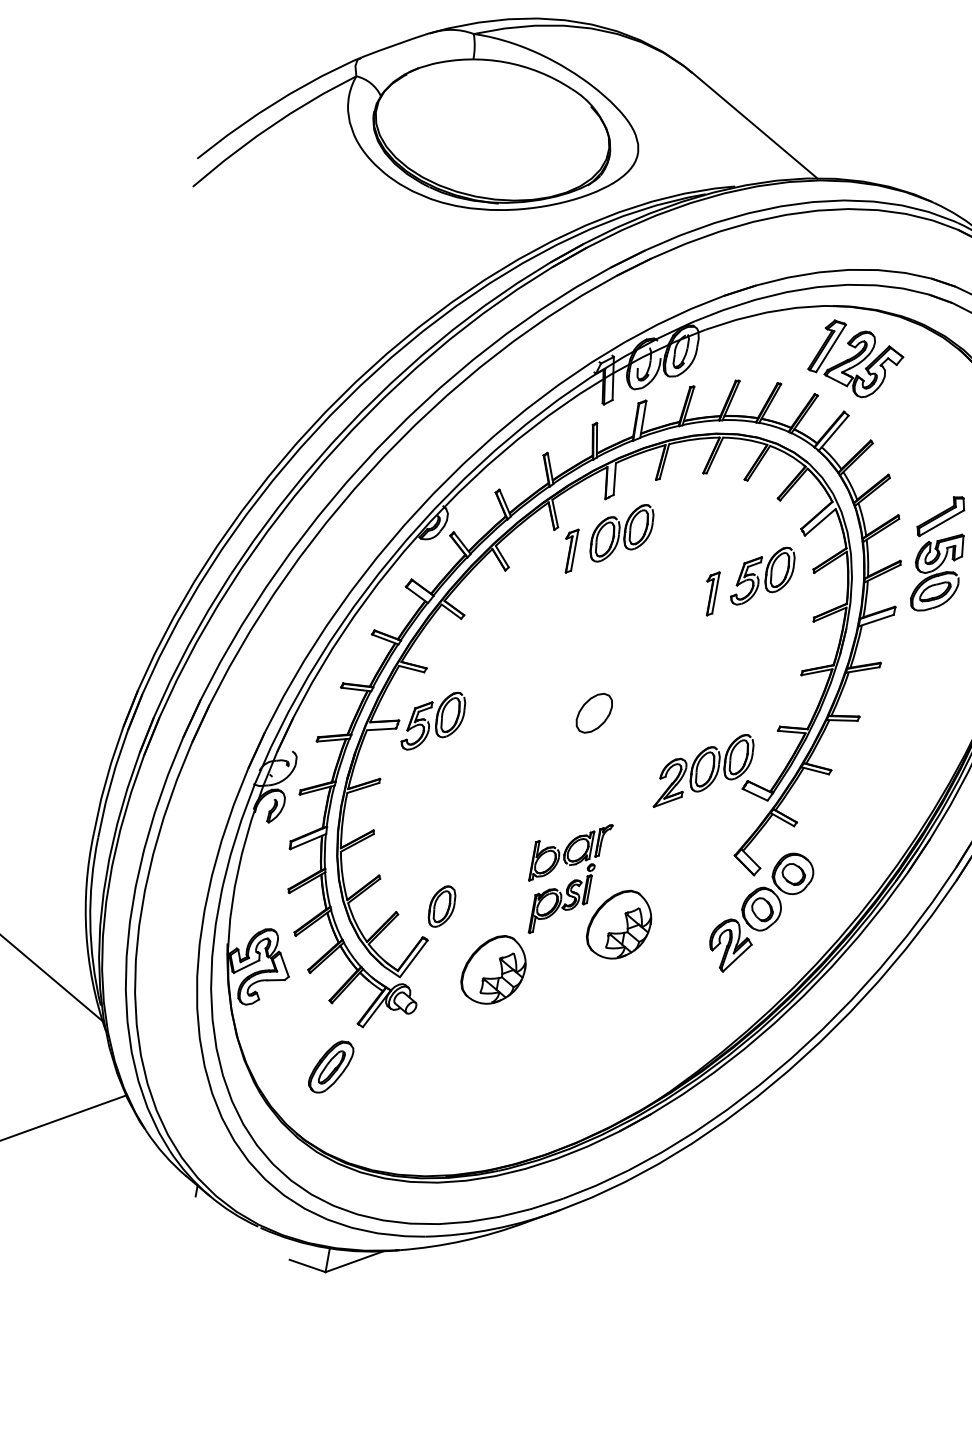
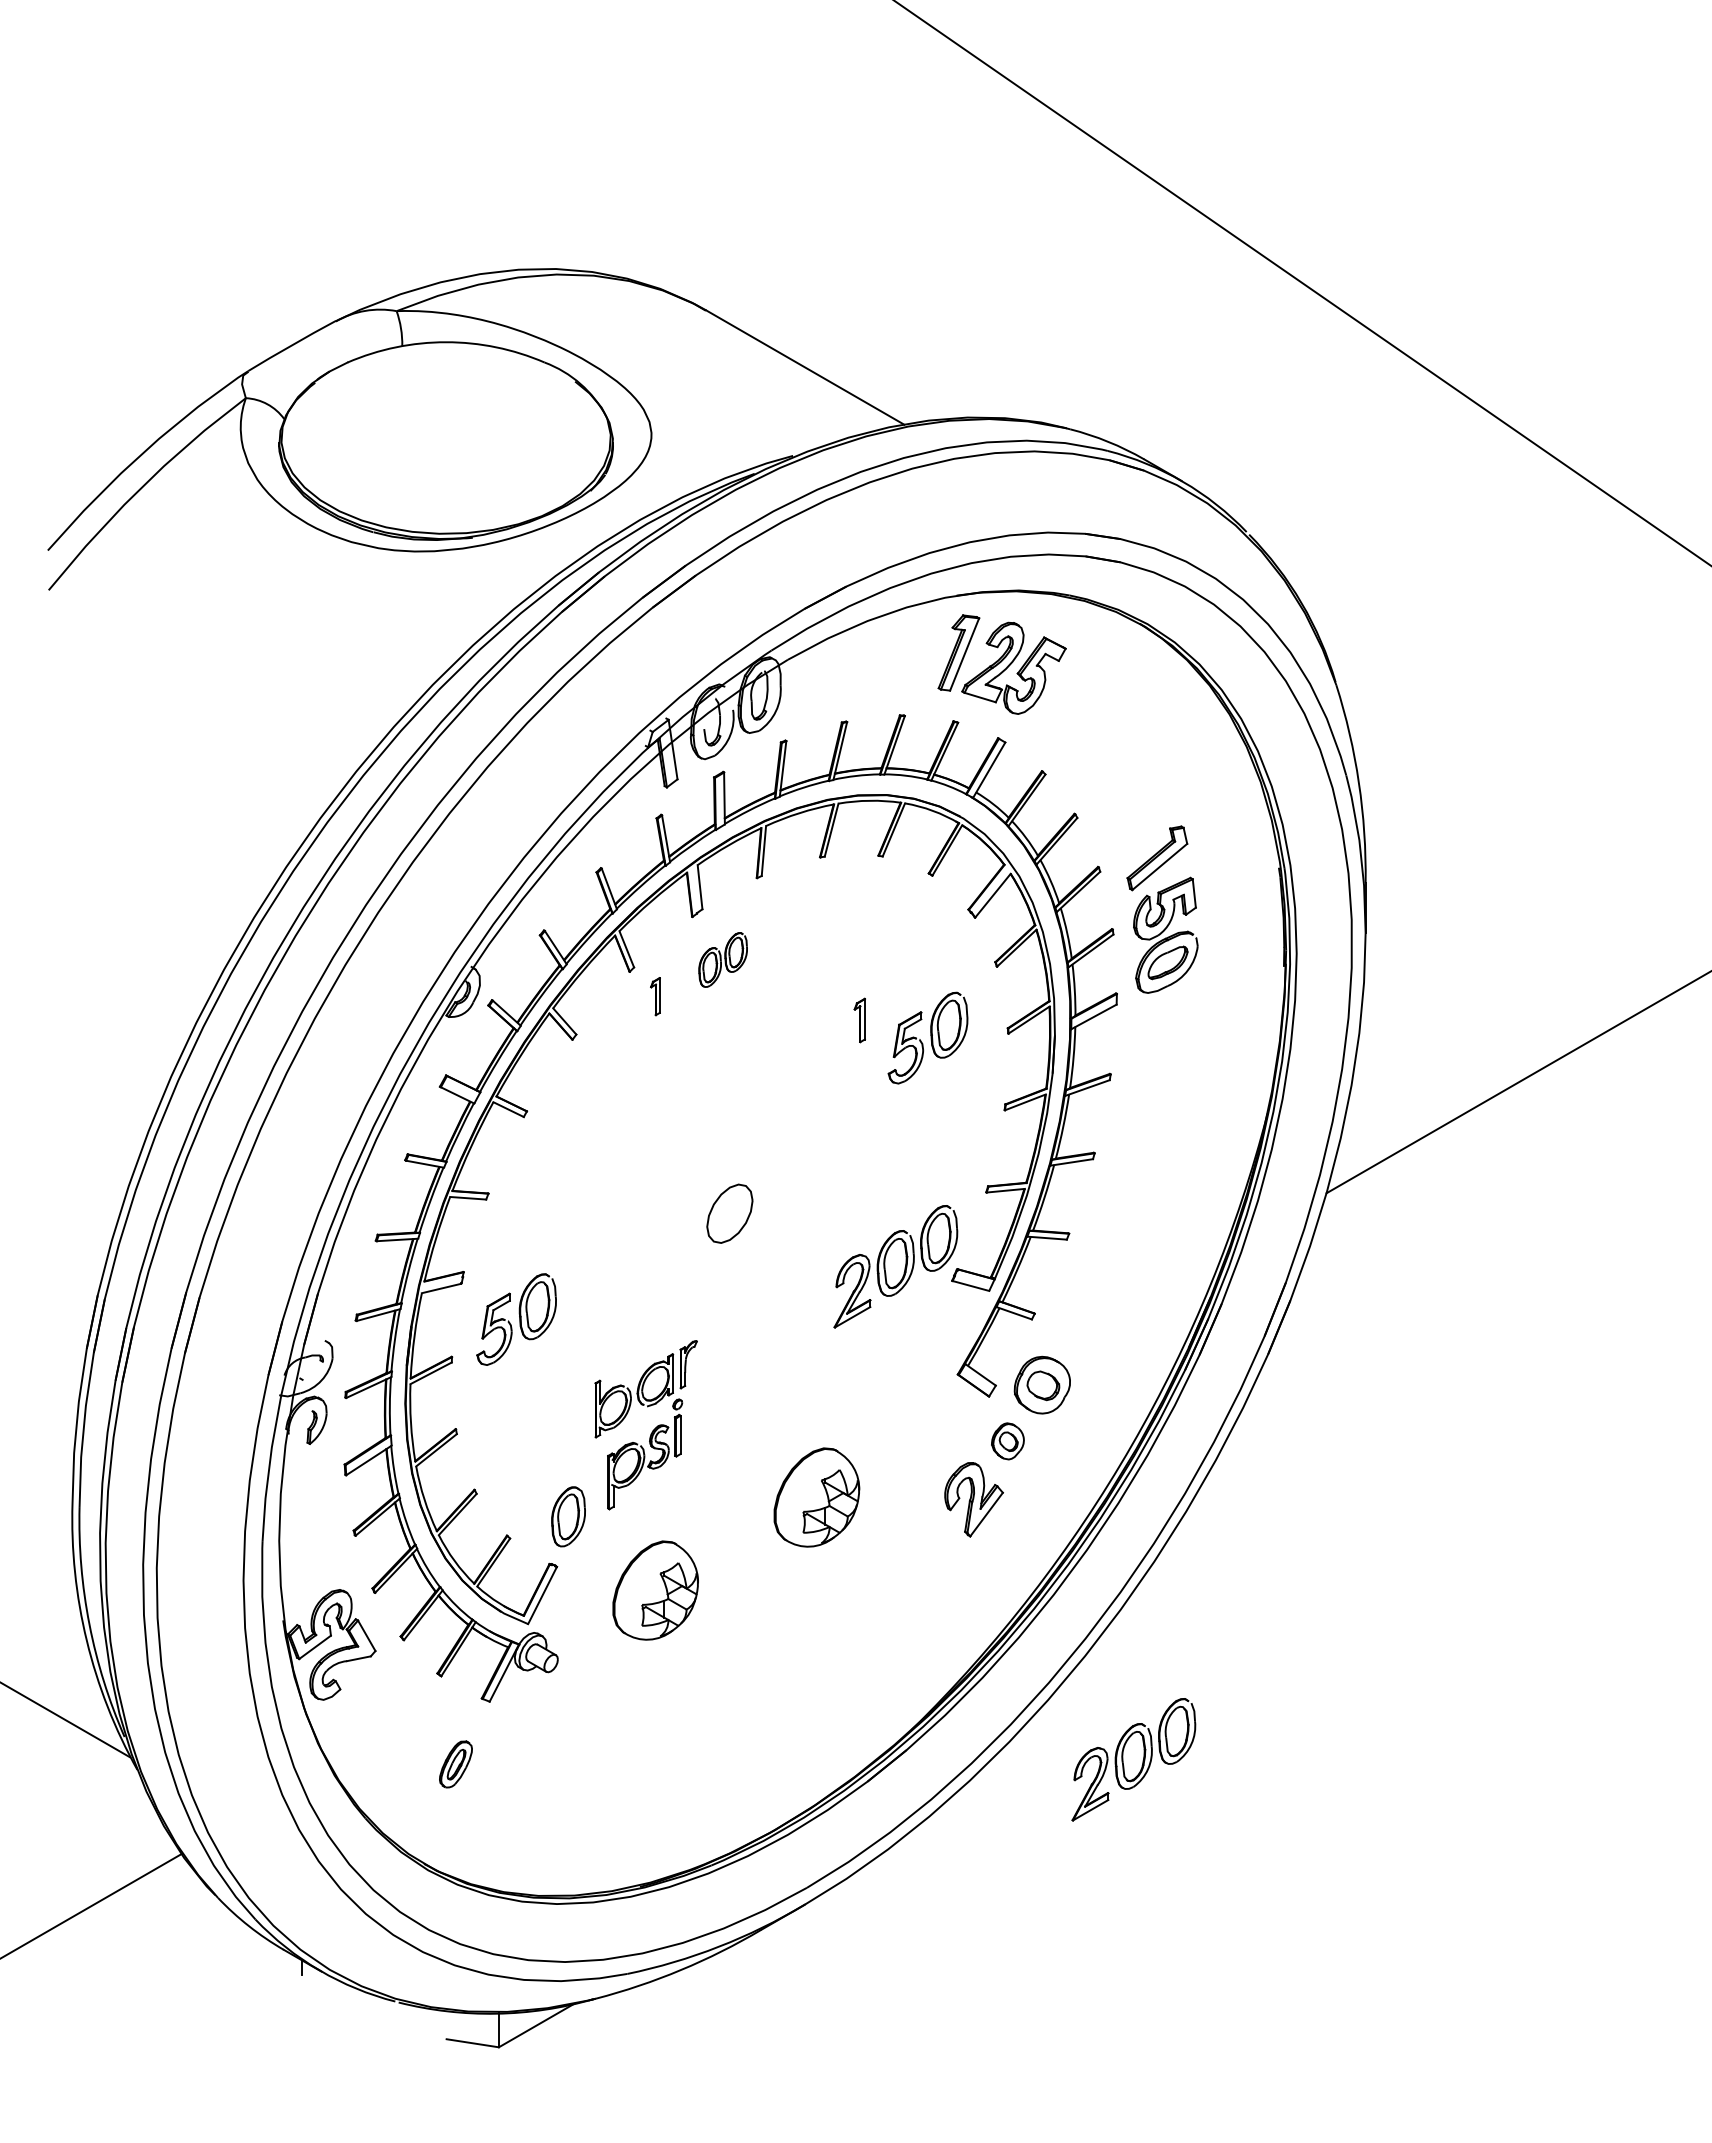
part: (621, 532) -> (722, 959), size x0.6
part: (569, 550) -> (655, 996), size x0.6
part: (763, 575) -> (927, 1037), moved
part: (710, 593) -> (859, 1020), size x0.7
part: (433, 721) -> (516, 1319), moved
part: (570, 882) -> (652, 1430), moved
part: (761, 909) -> (1007, 1441), size x0.6
part: (330, 1067) -> (455, 1764), size x0.6
part: (809, 1149) -> (1133, 1759), added

